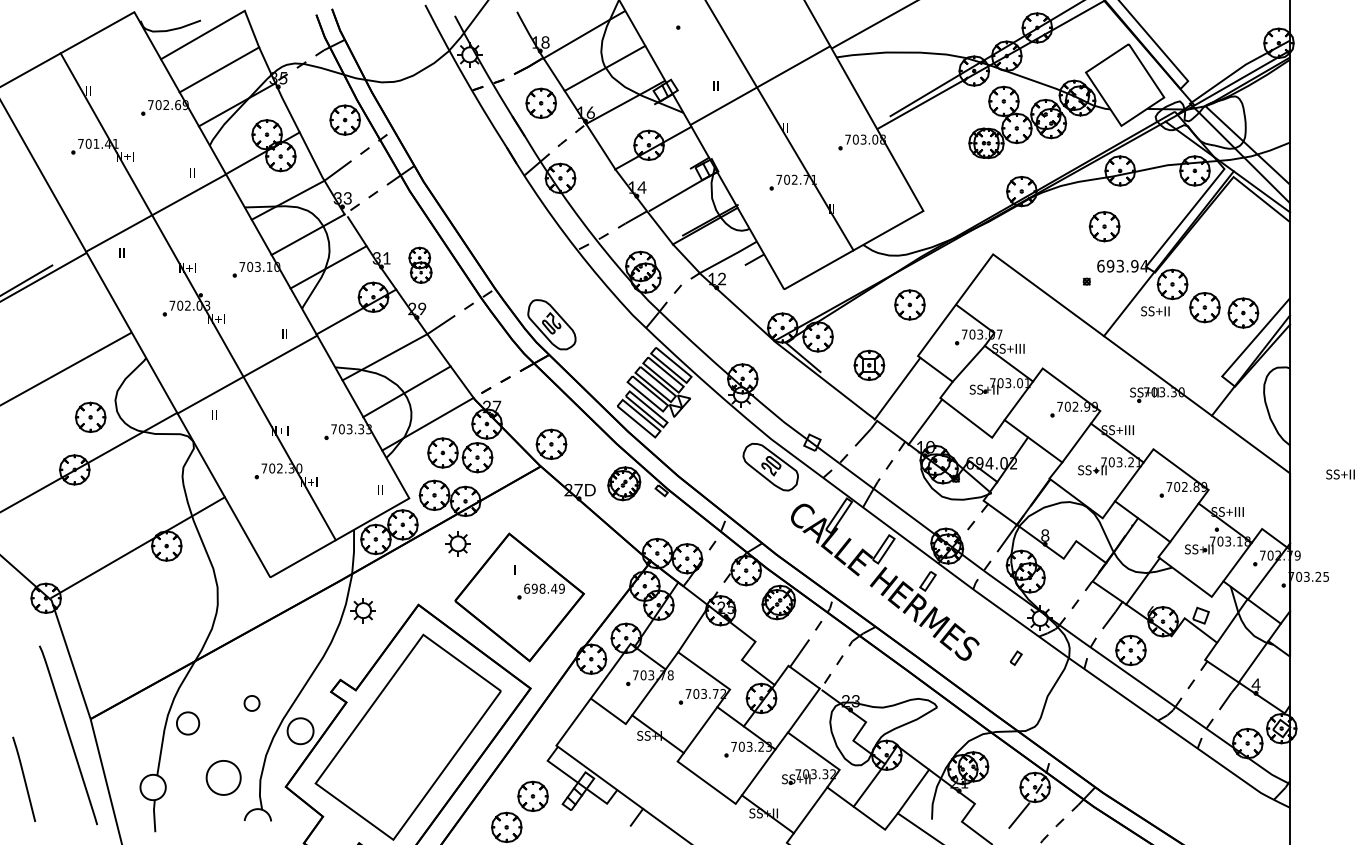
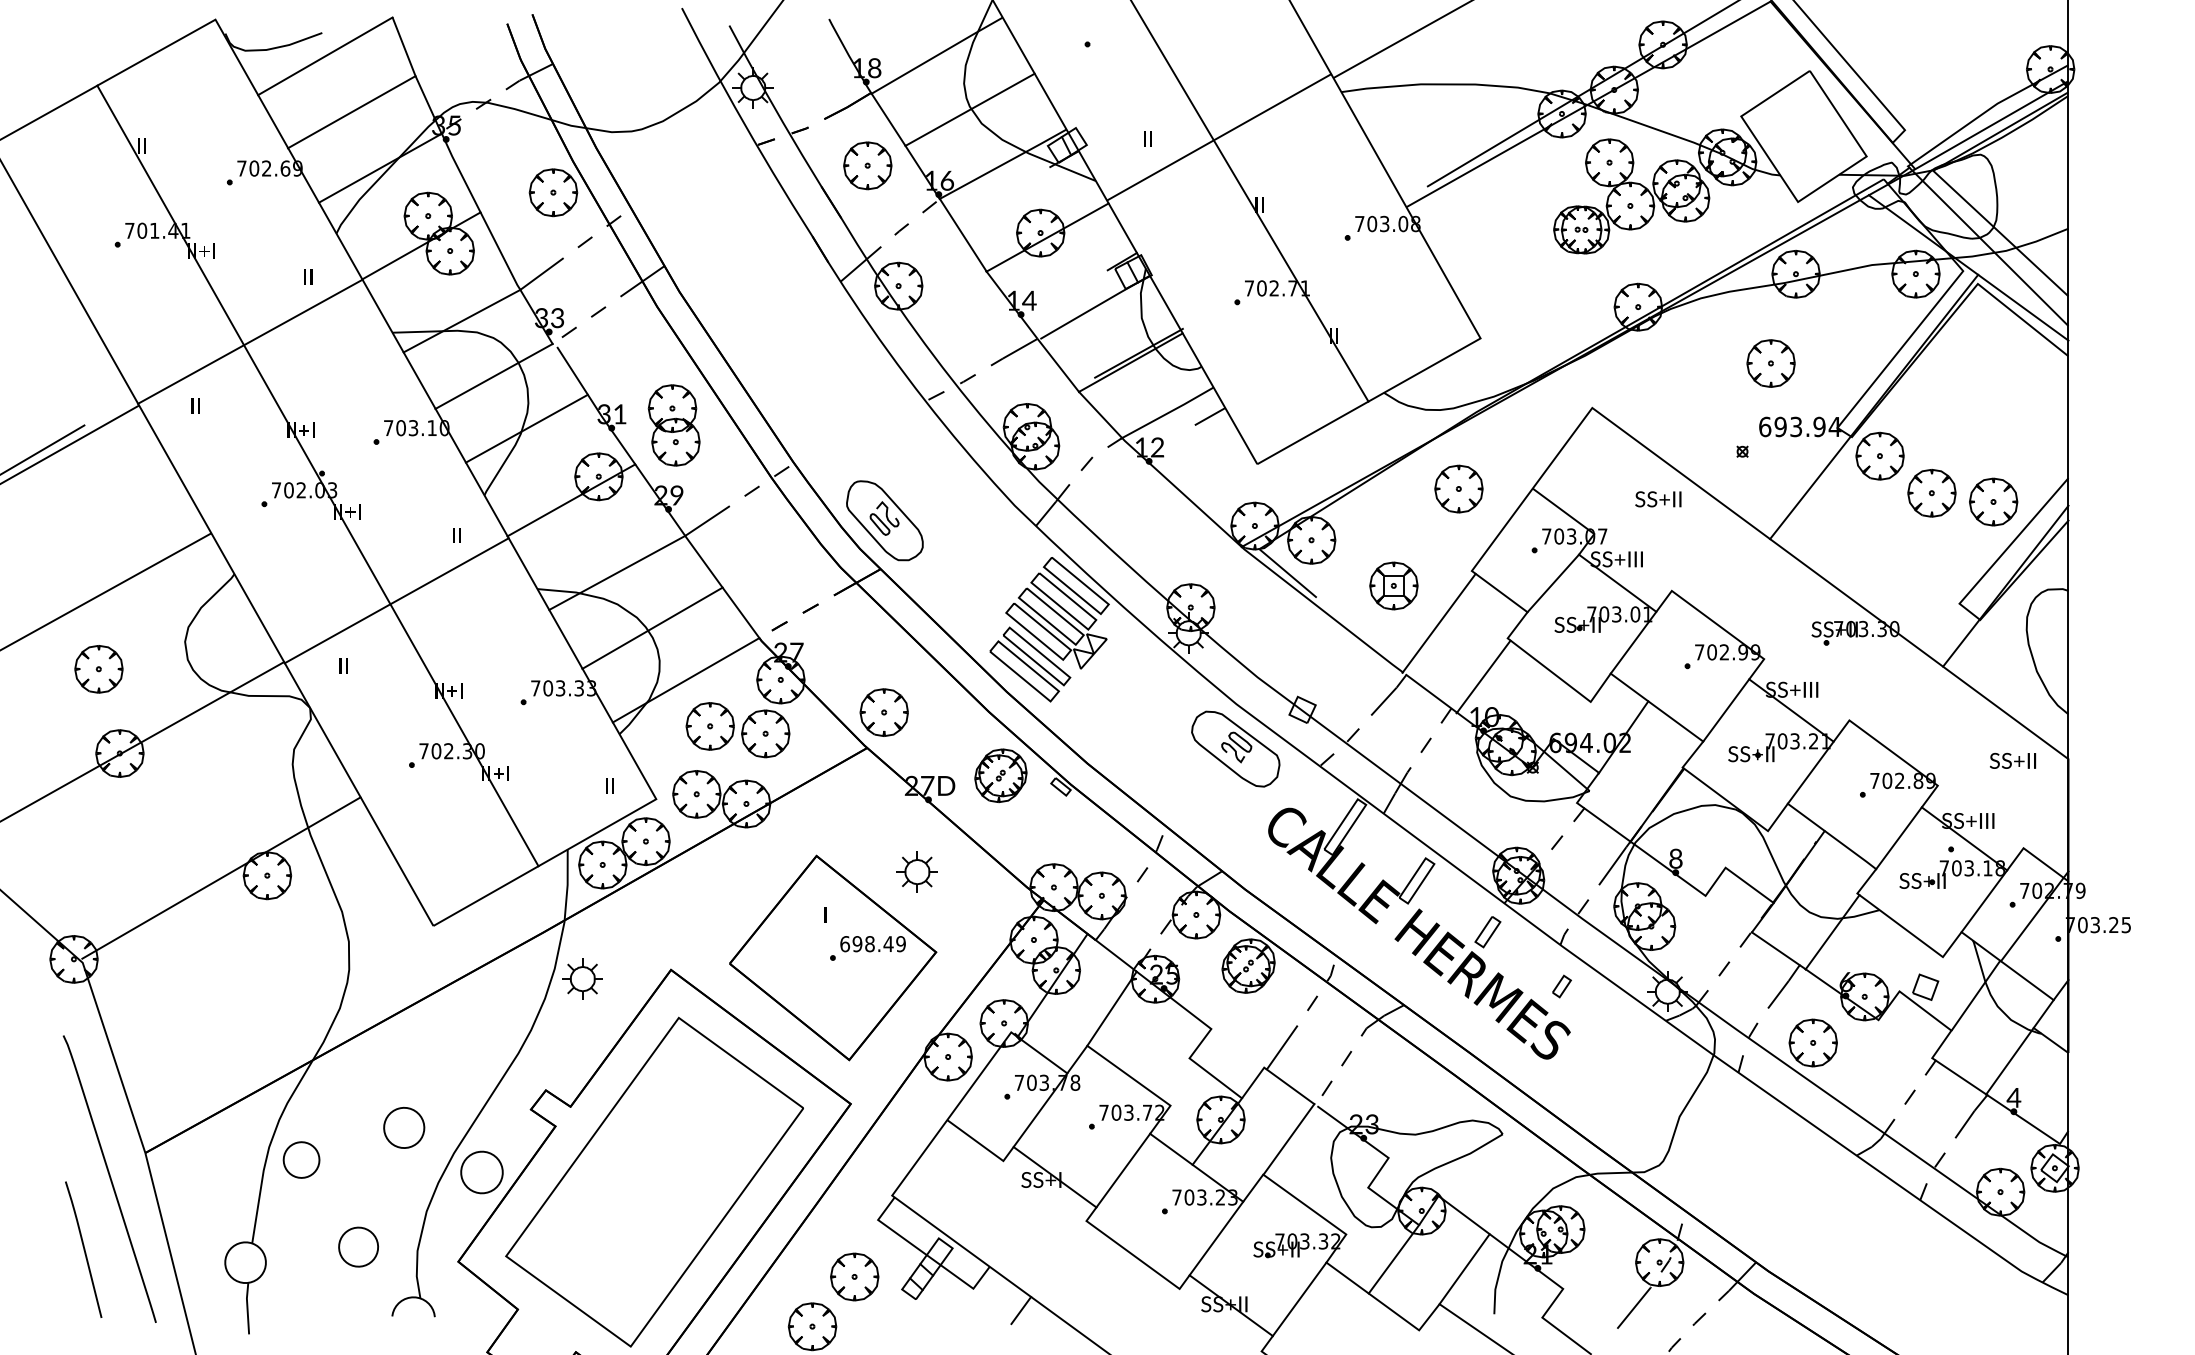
part: (420, 265) -> (674, 425), size x1.43
text: (1155, 311) -> (1658, 499), moved
part: (90, 416) -> (98, 667), moved
text: (1340, 474) -> (2012, 760), moved
part: (457, 543) -> (916, 871), moved
part: (1015, 657) -> (1560, 985), moved
part: (251, 703) -> (403, 1128), size x1.67
part: (223, 777) -> (358, 1246), size x0.71
line: (24, 778) -> (84, 1248), moved

